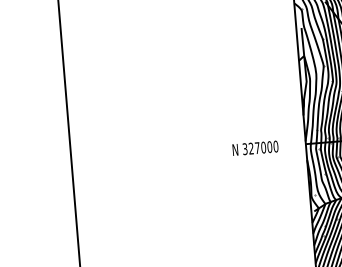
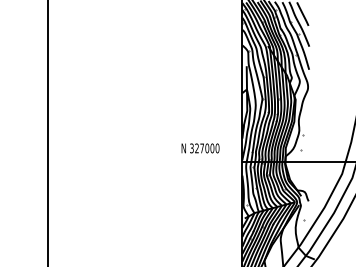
text: (255, 148) -> (200, 148), moved

